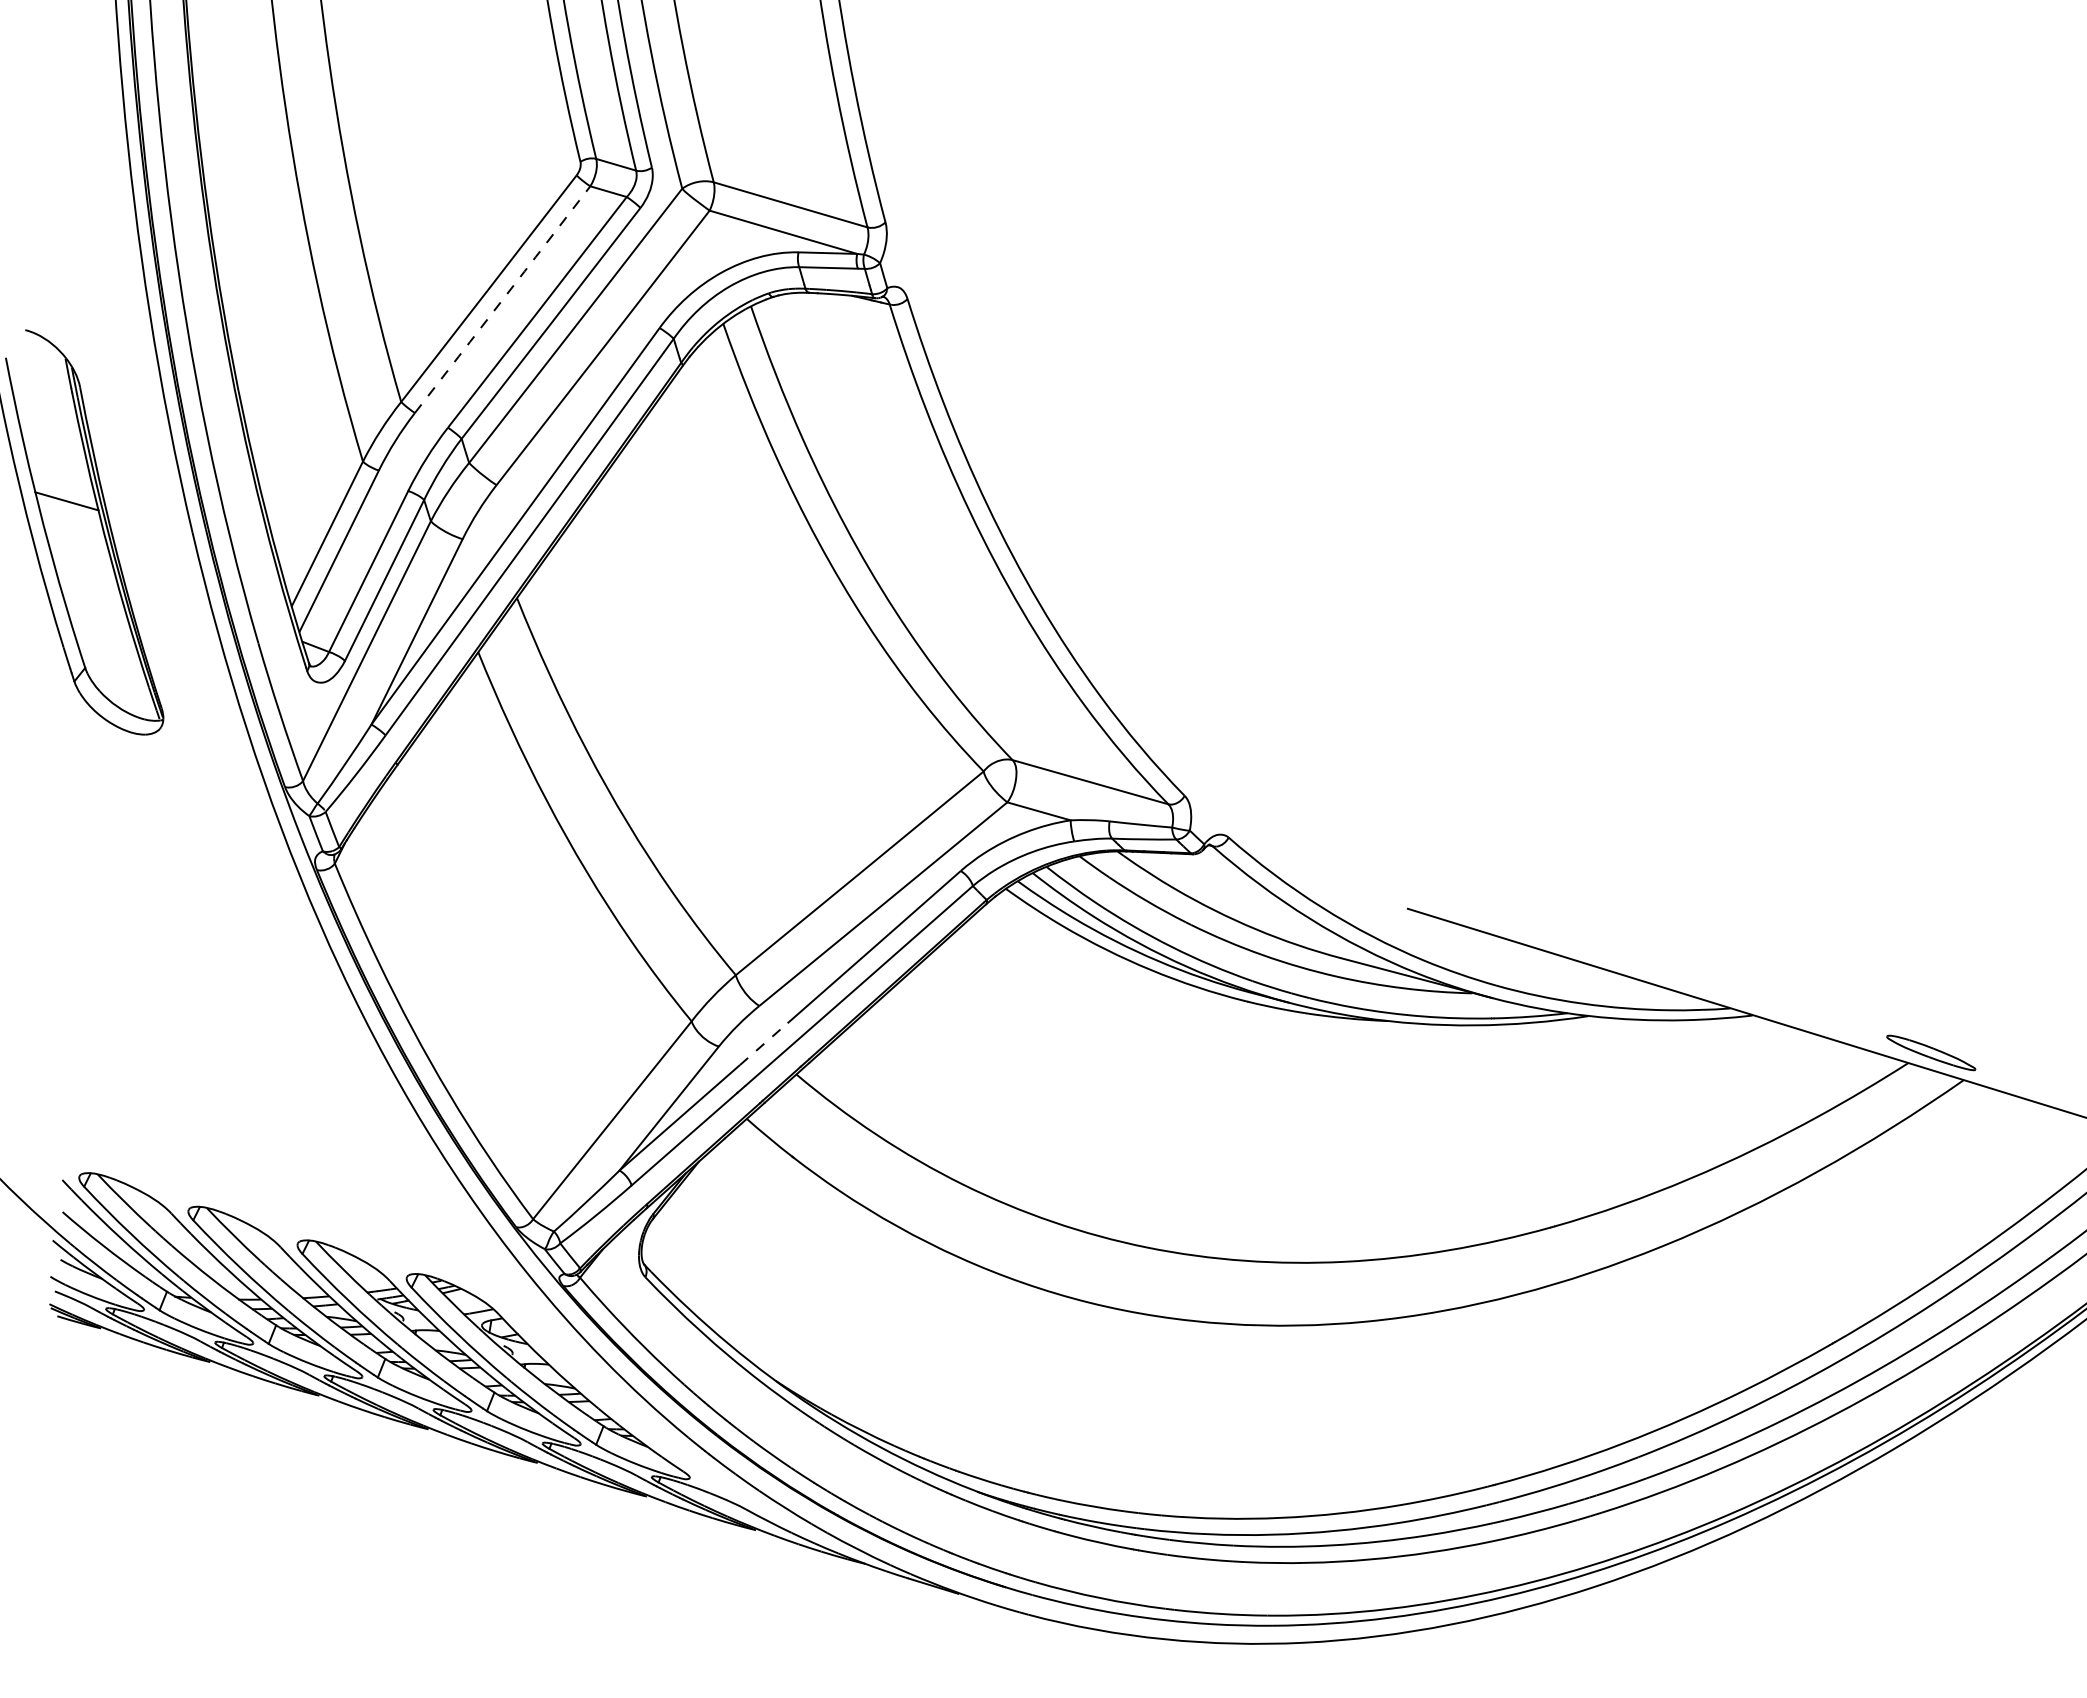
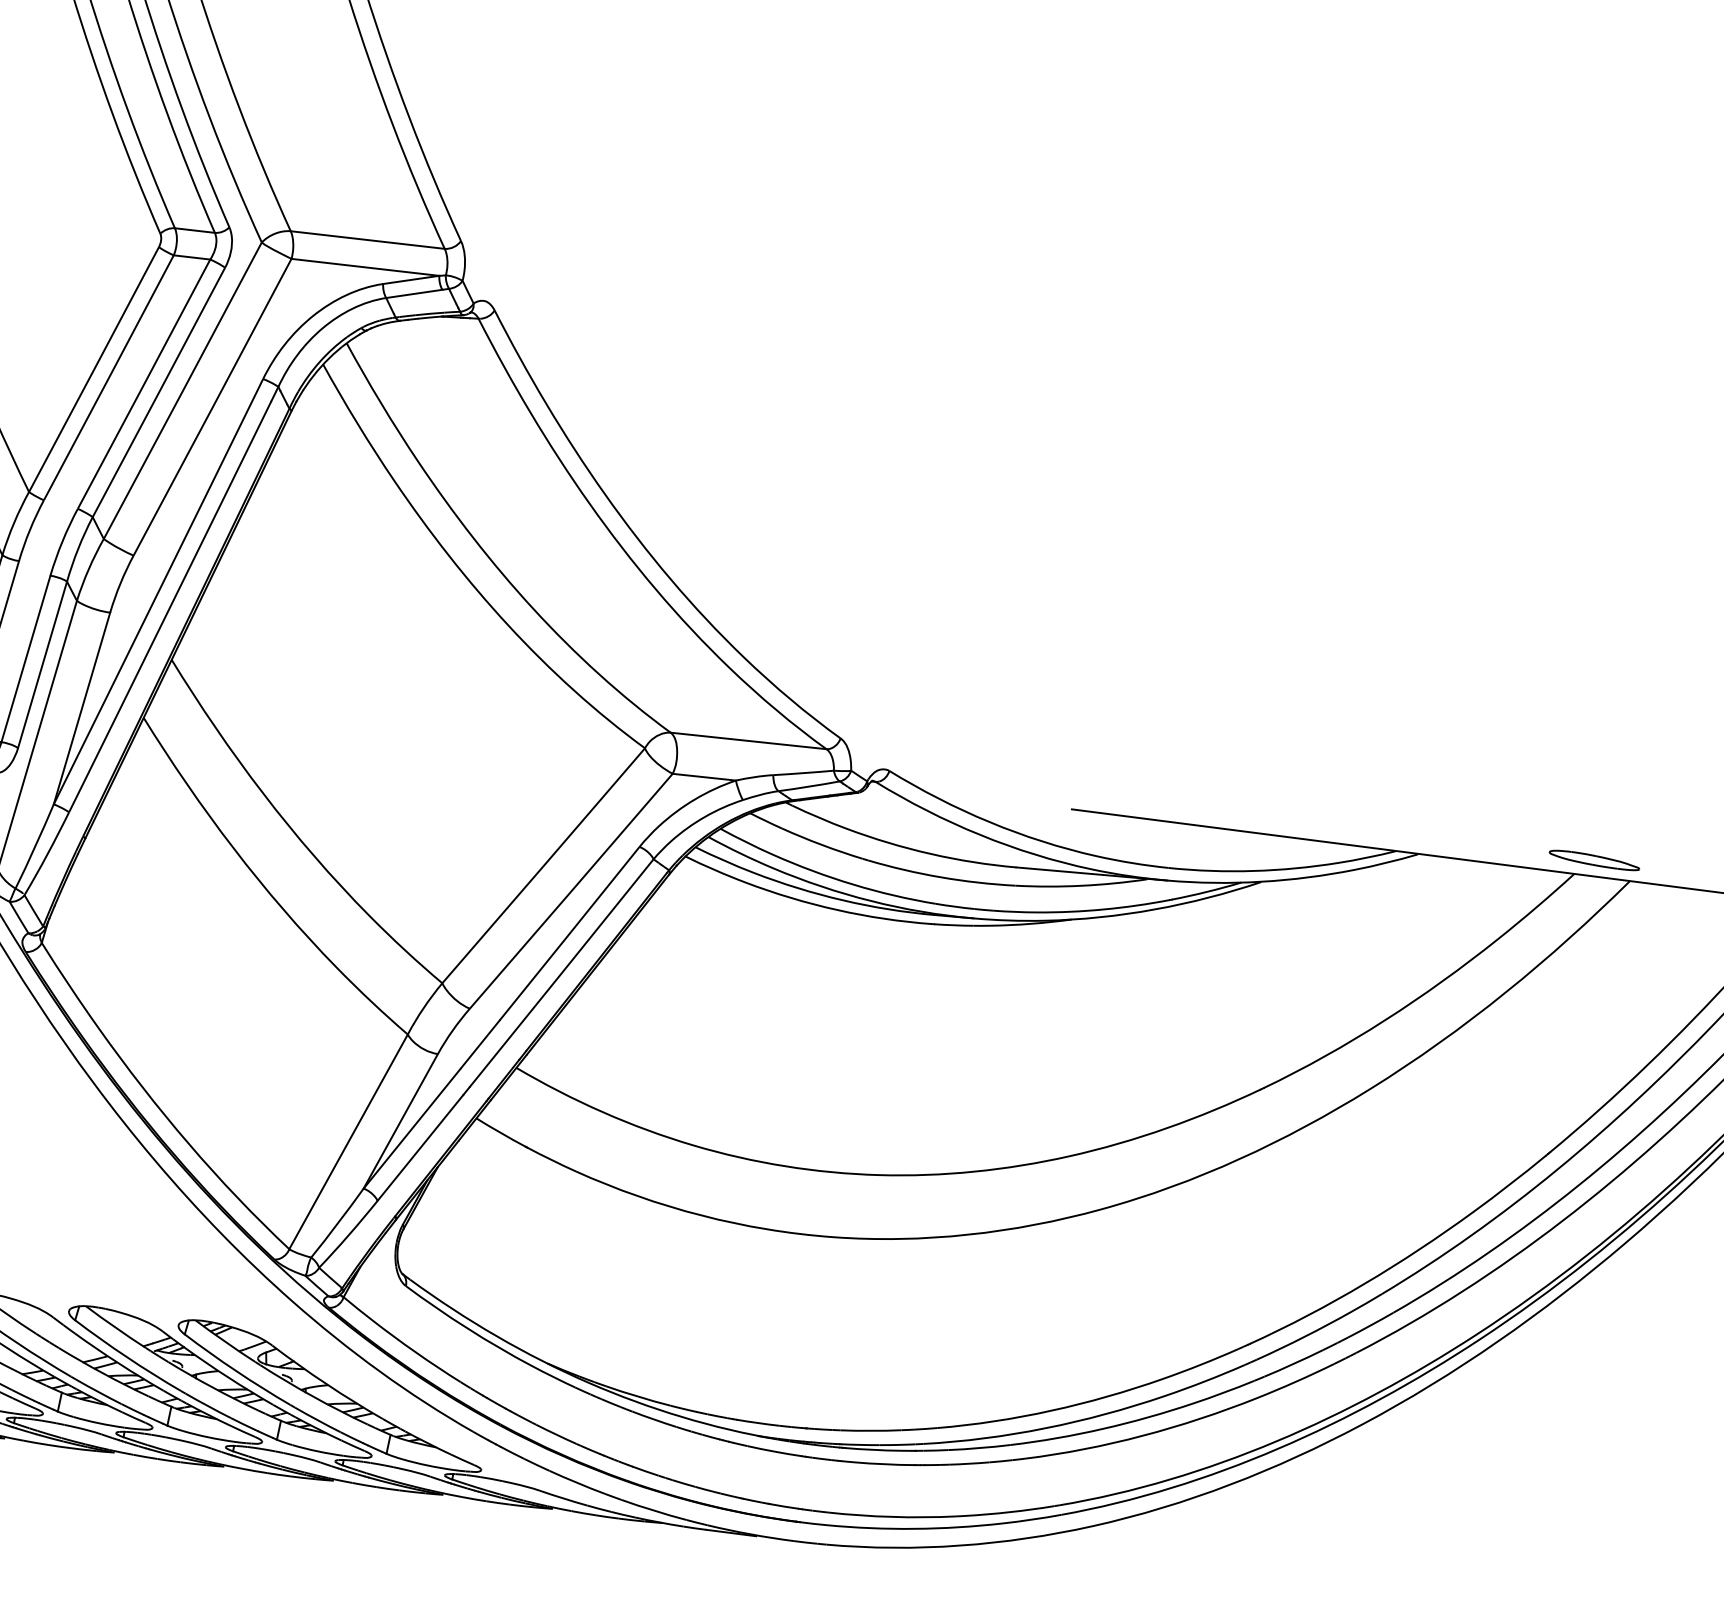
arc: (502, 299) -> (108, 377), dashed -> solid
line: (763, 1044) -> (480, 1044), dashed -> solid

